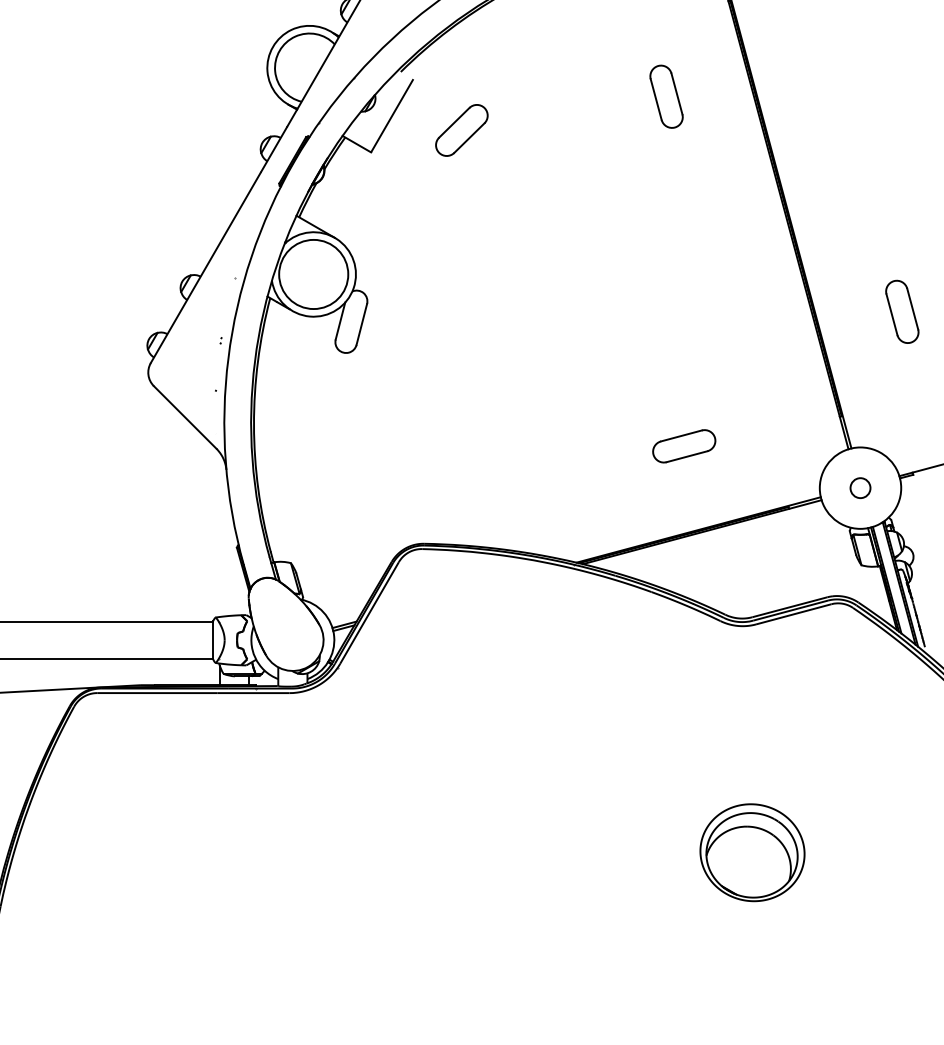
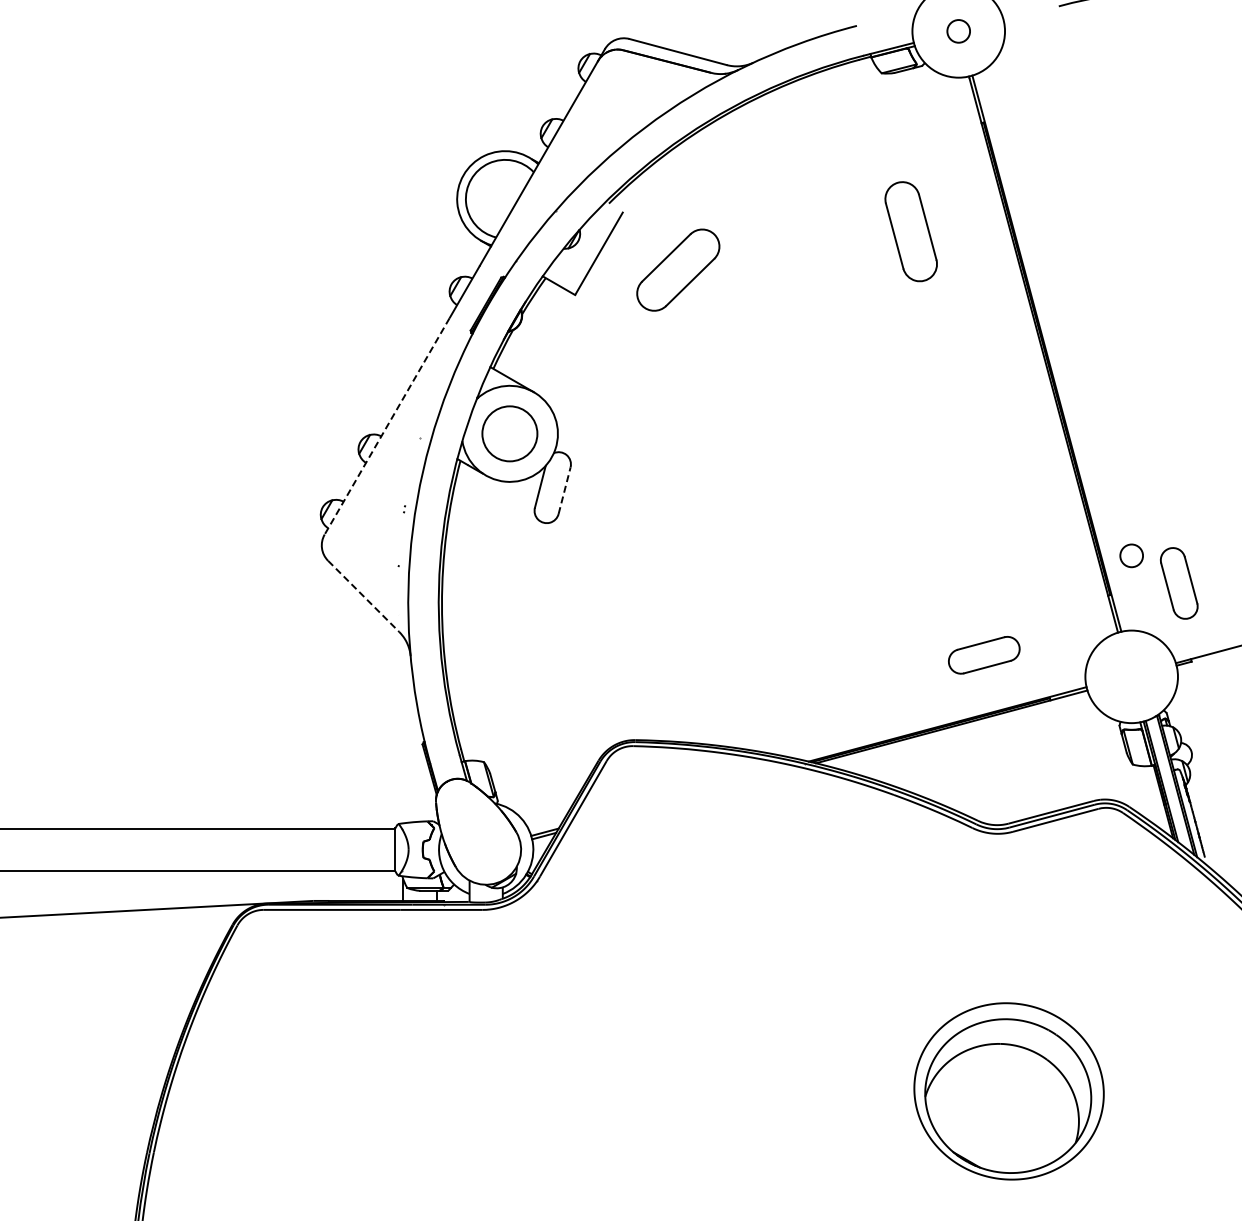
part: (666, 96) -> (910, 231), size x1.4
part: (461, 129) -> (678, 269), size x1.4
line: (206, 267) -> (387, 426), solid -> dashed
circle: (313, 274) -> (509, 433), size x0.7
part: (902, 311) -> (1179, 583), moved
line: (361, 324) -> (564, 490), solid -> dashed
line: (185, 417) -> (364, 596), solid -> dashed
part: (684, 446) -> (984, 655), moved
circle: (860, 487) -> (1131, 555), moved
part: (752, 852) -> (1008, 1091), size x1.6

